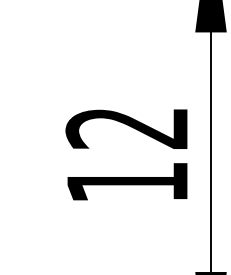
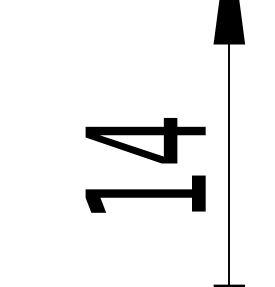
text: (126, 128) -> (144, 140), 12 -> 14

